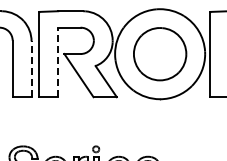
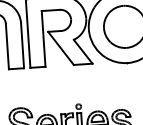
line: (58, 62) -> (43, 38), dashed -> solid
line: (31, 69) -> (22, 46), dashed -> solid

